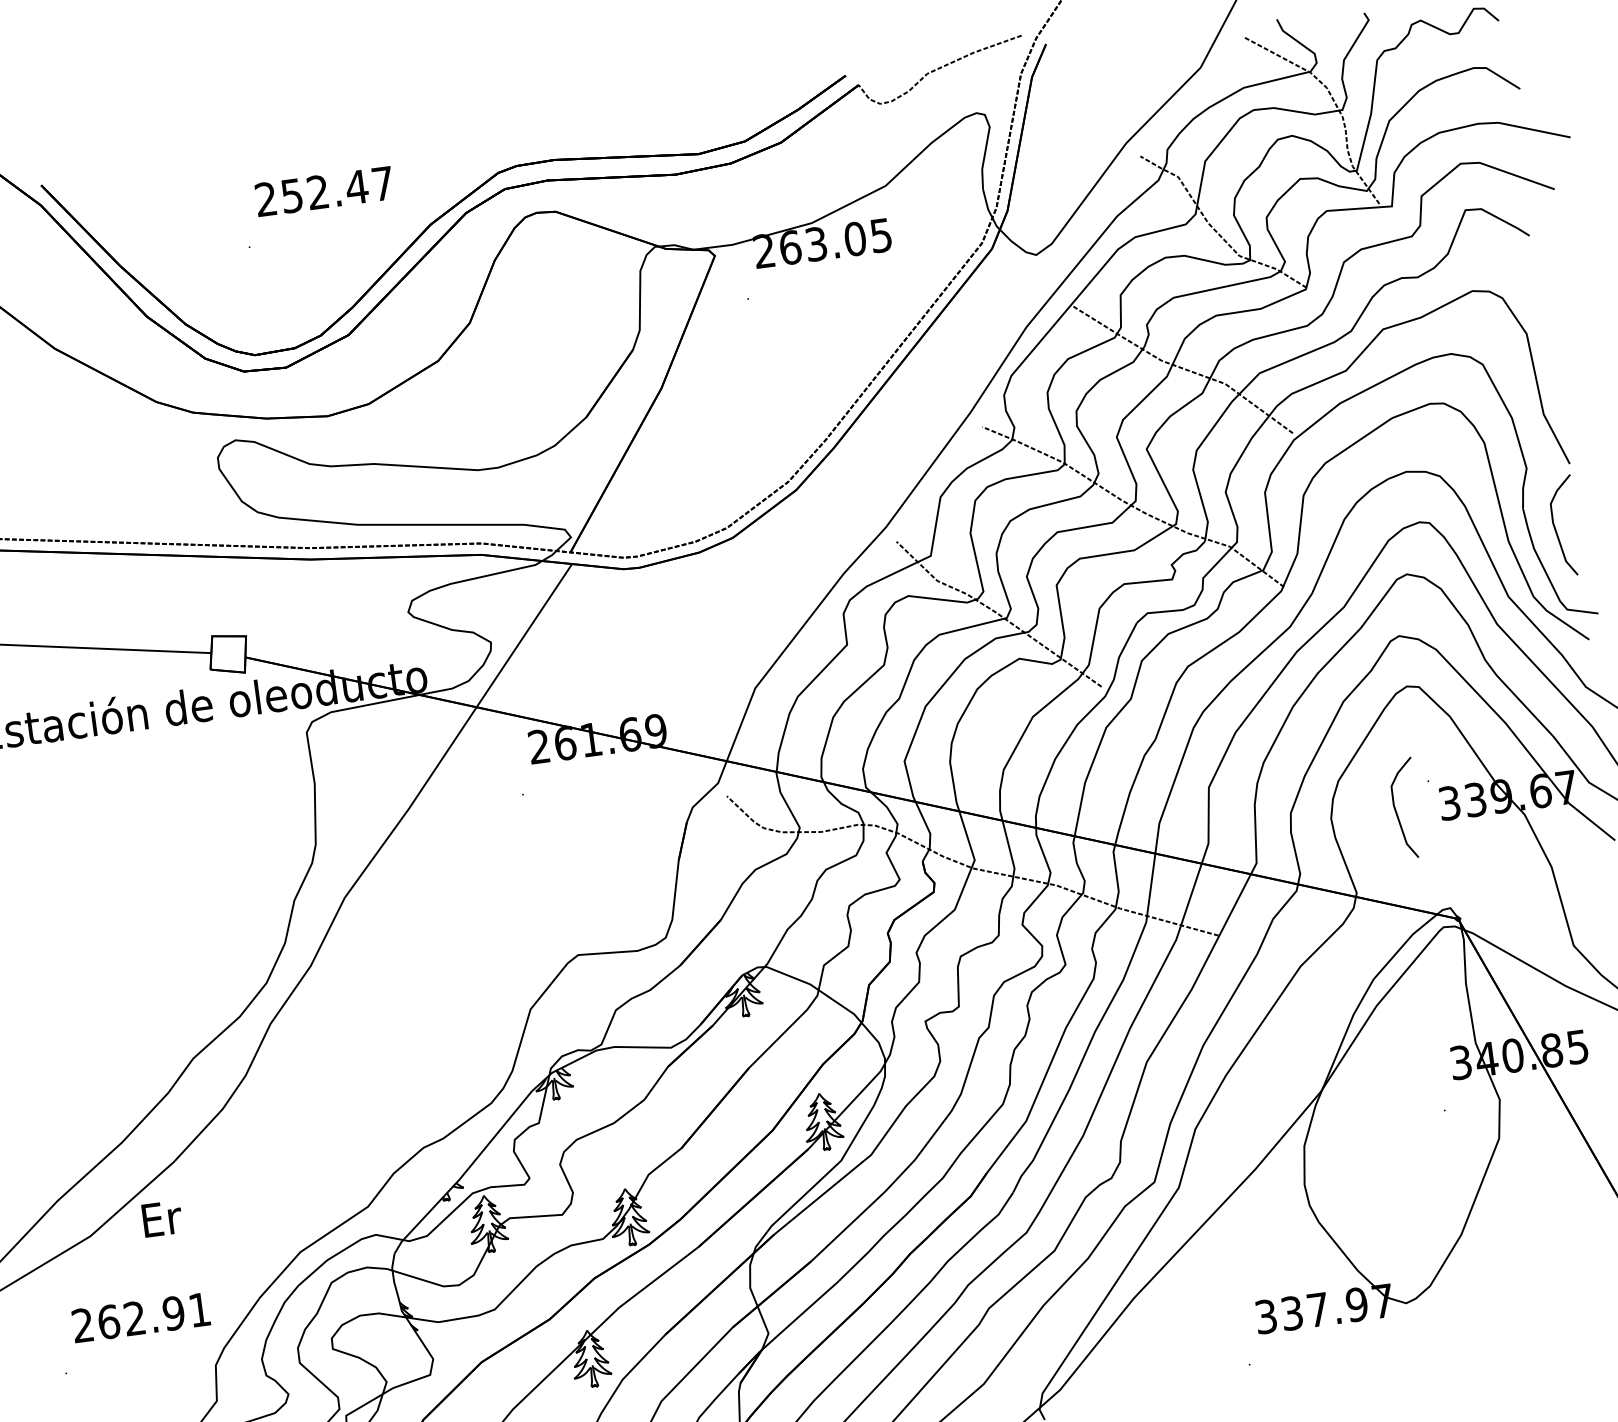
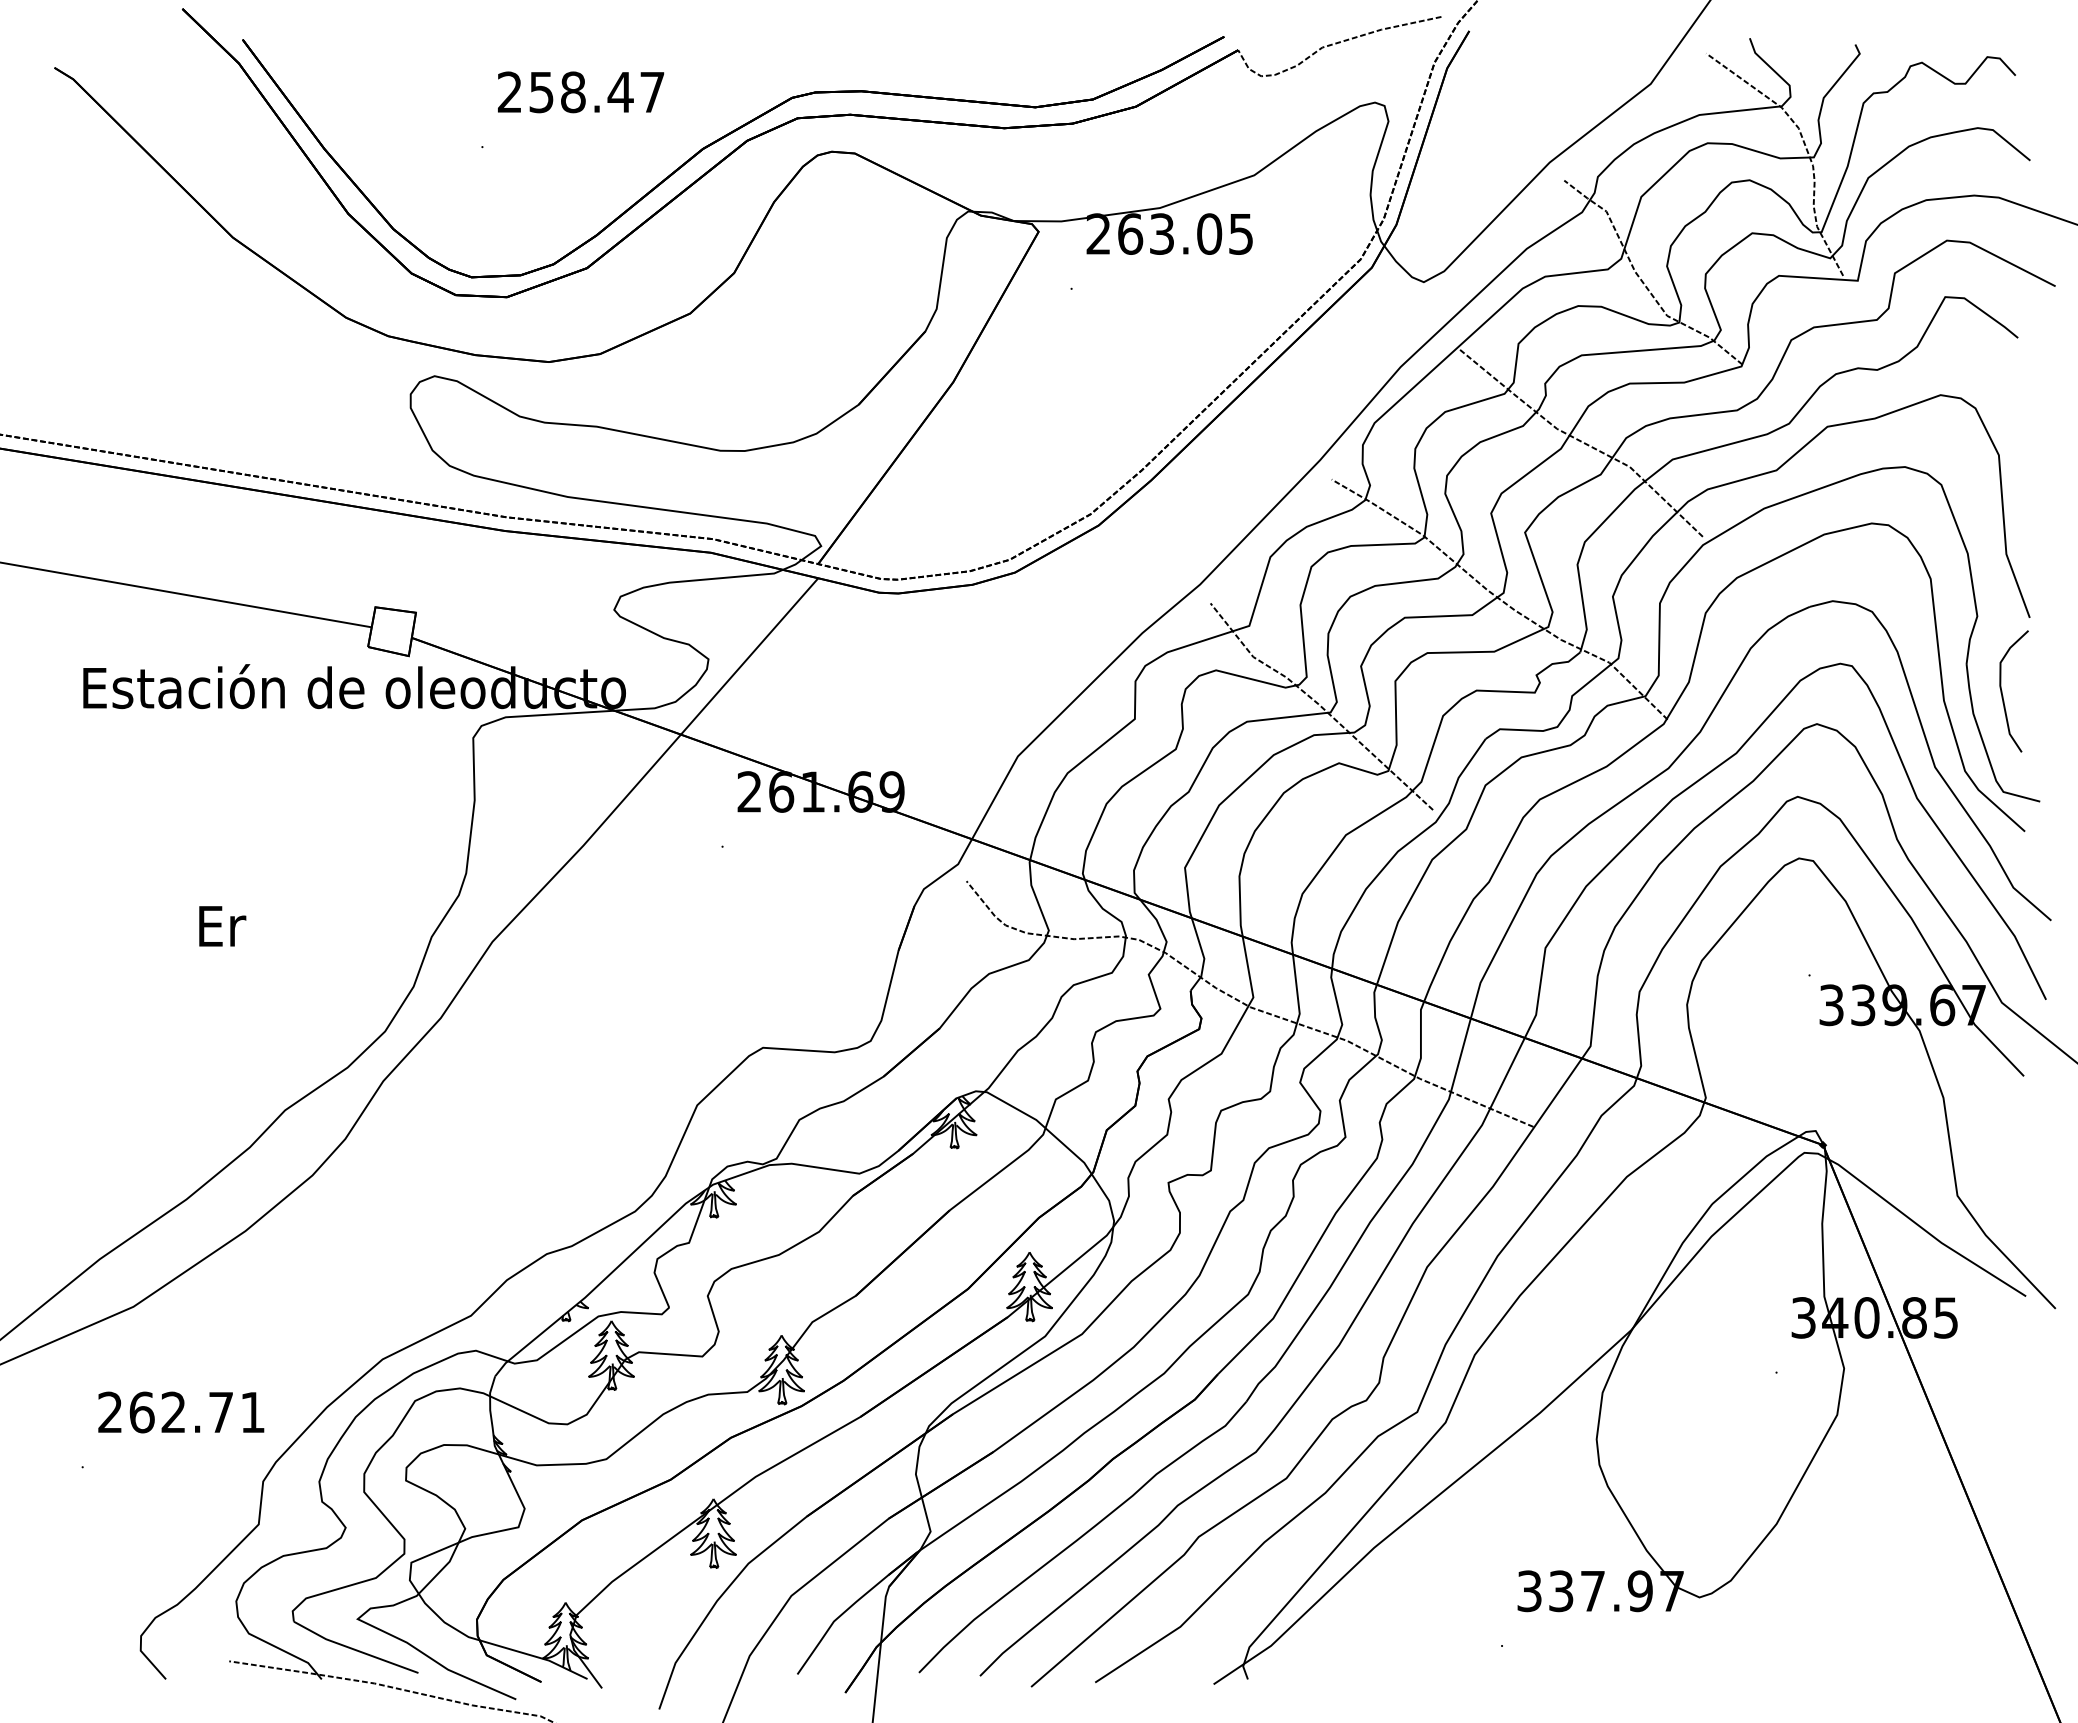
text: (318, 192) -> (573, 92), 252.47 -> 258.47
curve: (1397, 812) -> (1767, 1008), removed
text: (162, 1218) -> (222, 926), moved
text: (173, 1313) -> (220, 1412), 262.91 -> 262.71

